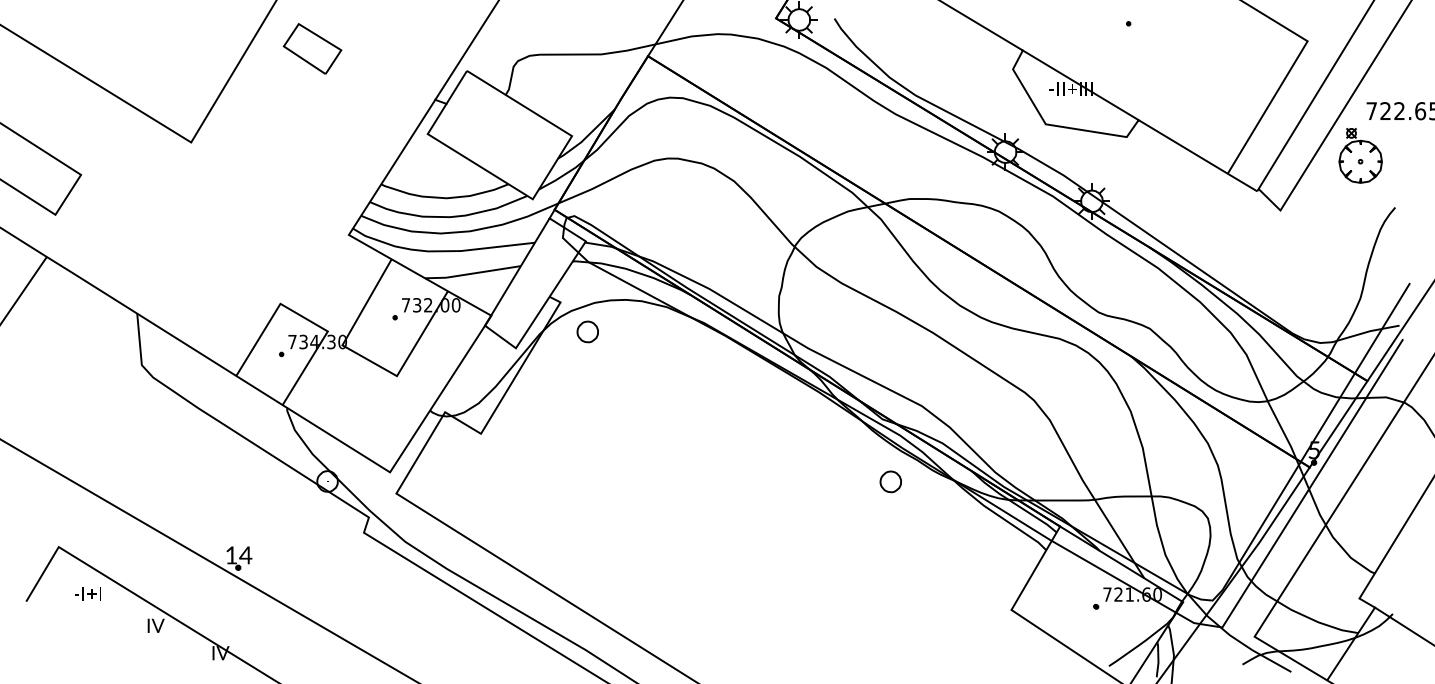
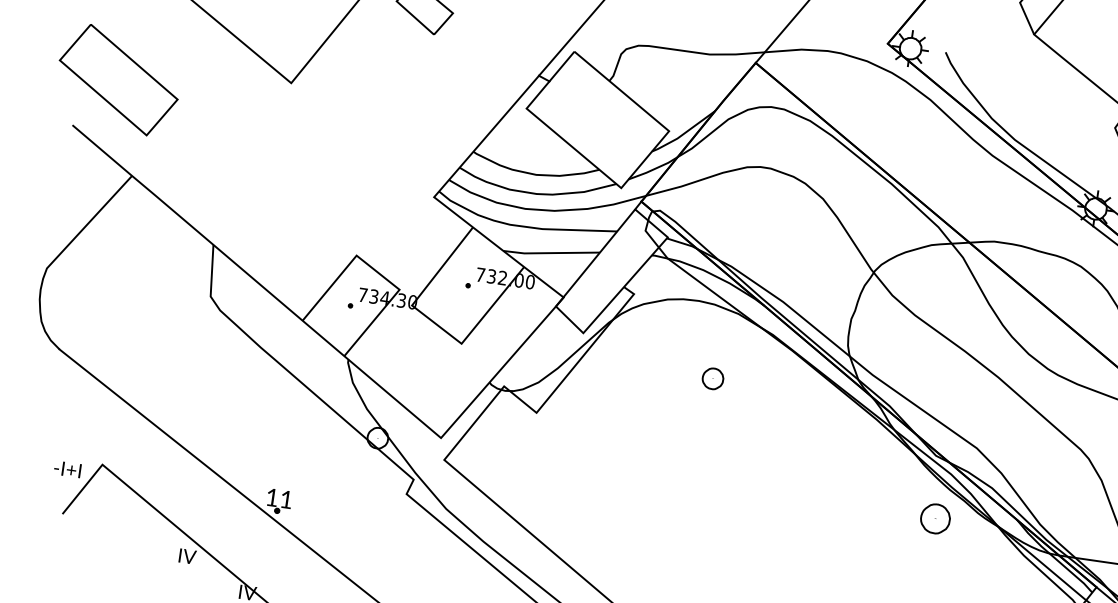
part: (587, 331) -> (712, 378), moved
part: (890, 481) -> (935, 518), size x1.4
text: (245, 555) -> (286, 499), 14 -> 11
text: (87, 593) -> (67, 469), moved

